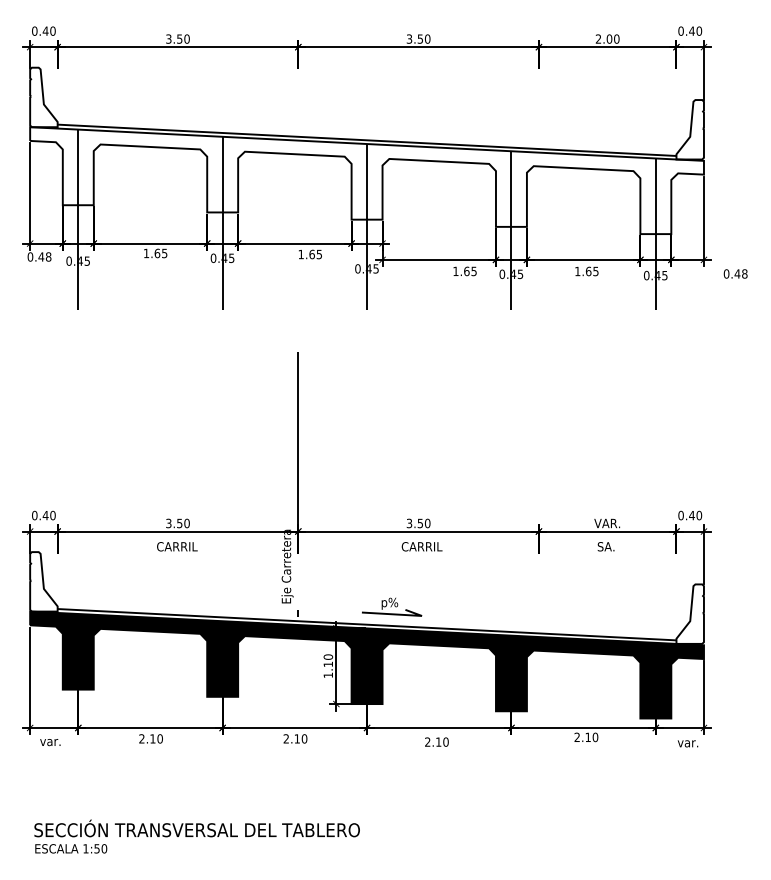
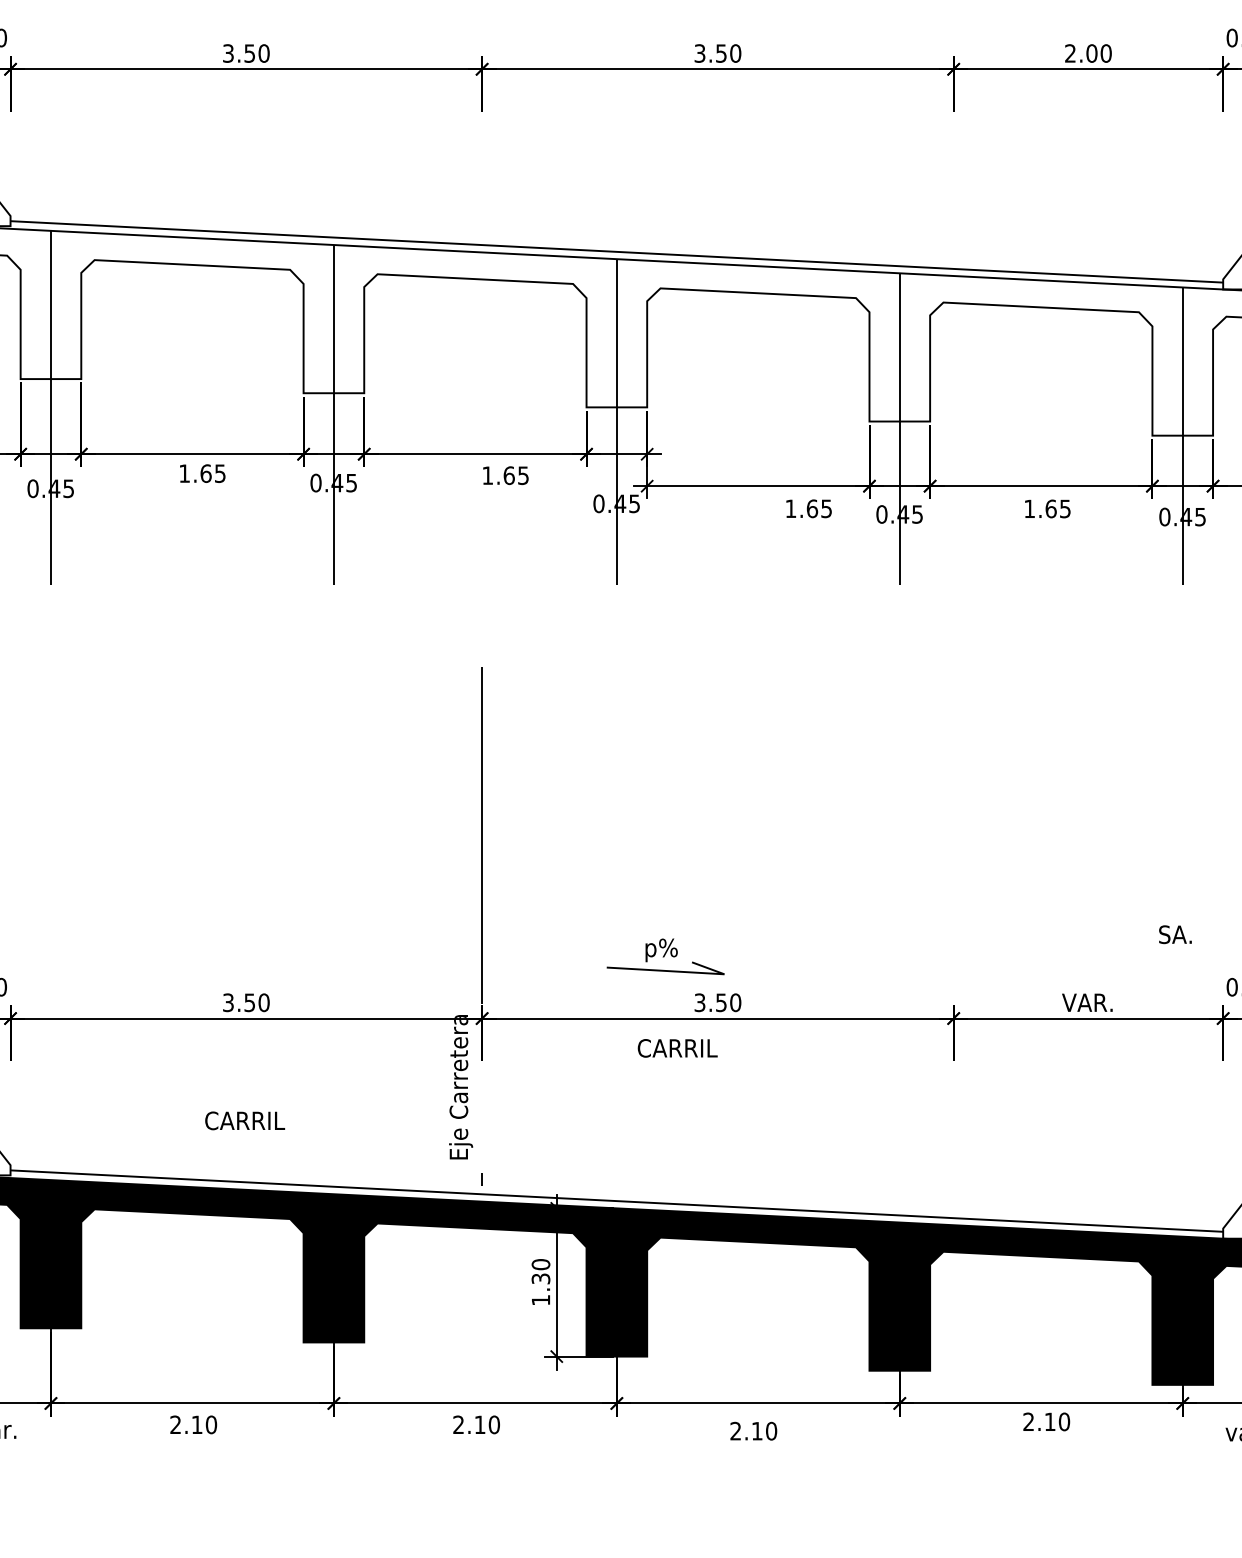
text: (177, 546) -> (245, 1120), moved
text: (421, 546) -> (676, 1047), moved
text: (605, 546) -> (1174, 934), moved
part: (392, 606) -> (666, 955), moved
text: (328, 664) -> (541, 1279), 1.10 -> 1.30

